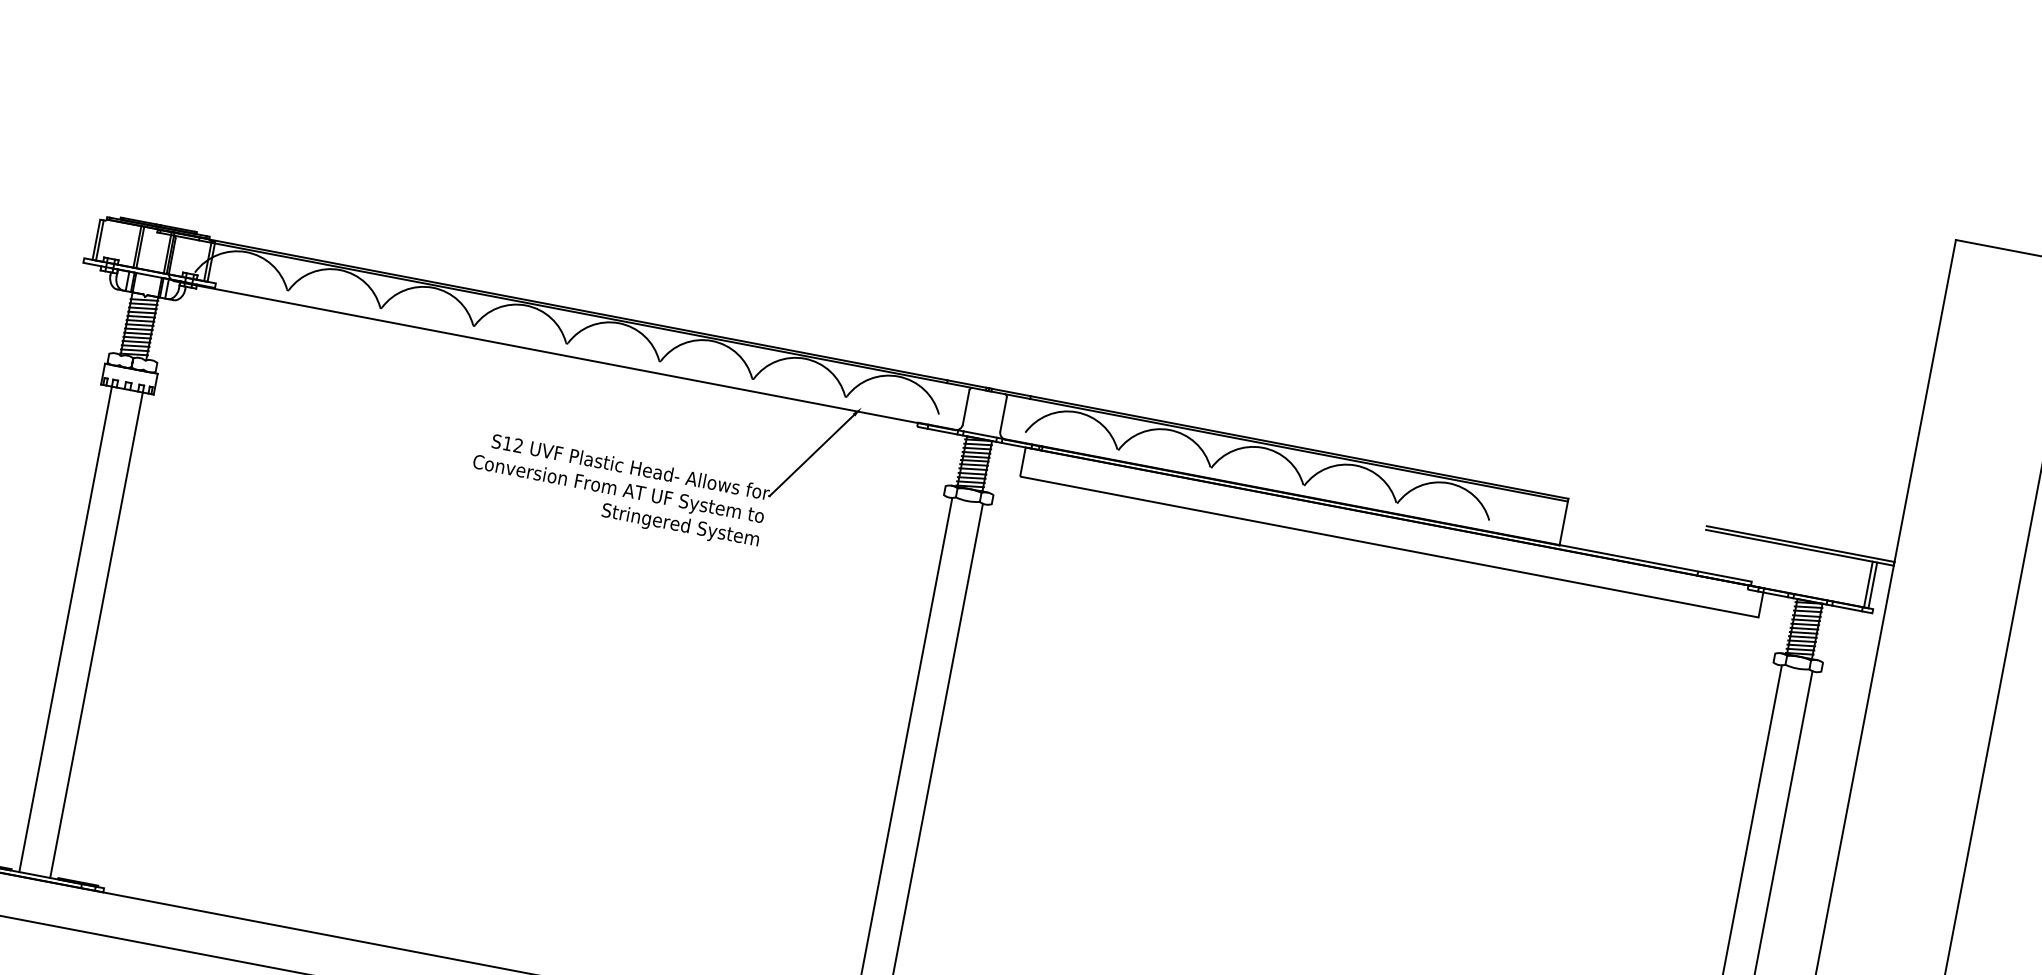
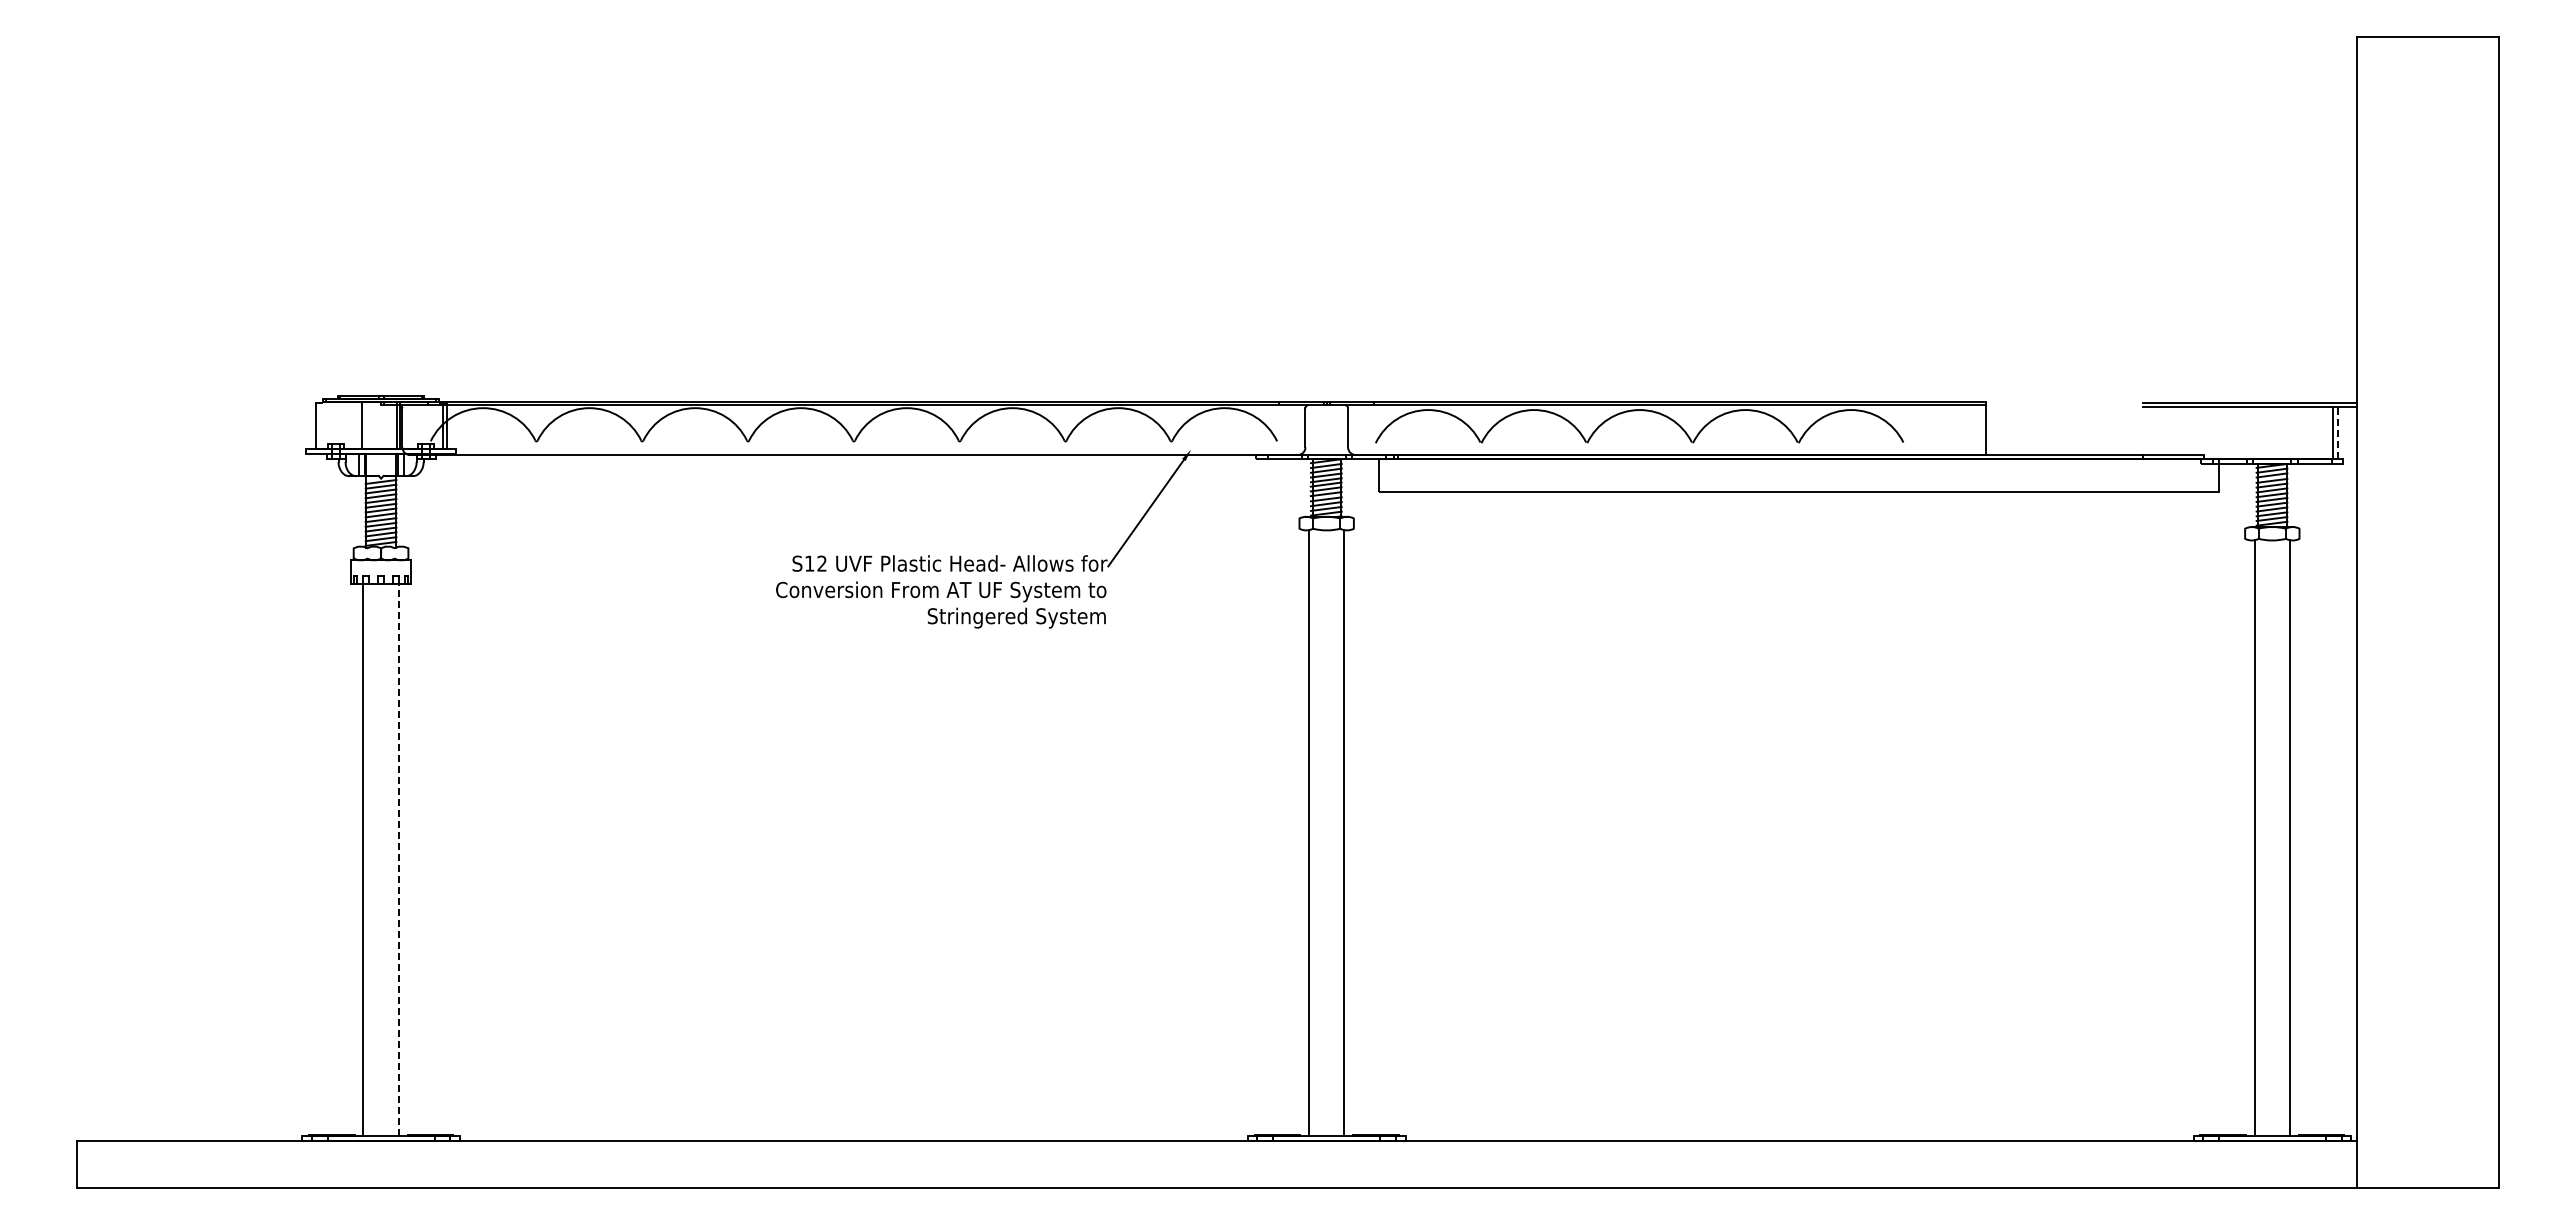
line: (99, 240) -> (319, 425), removed
line: (140, 246) -> (365, 424), removed
line: (1872, 584) -> (2337, 432), solid -> dashed
line: (96, 634) -> (398, 859), solid -> dashed

